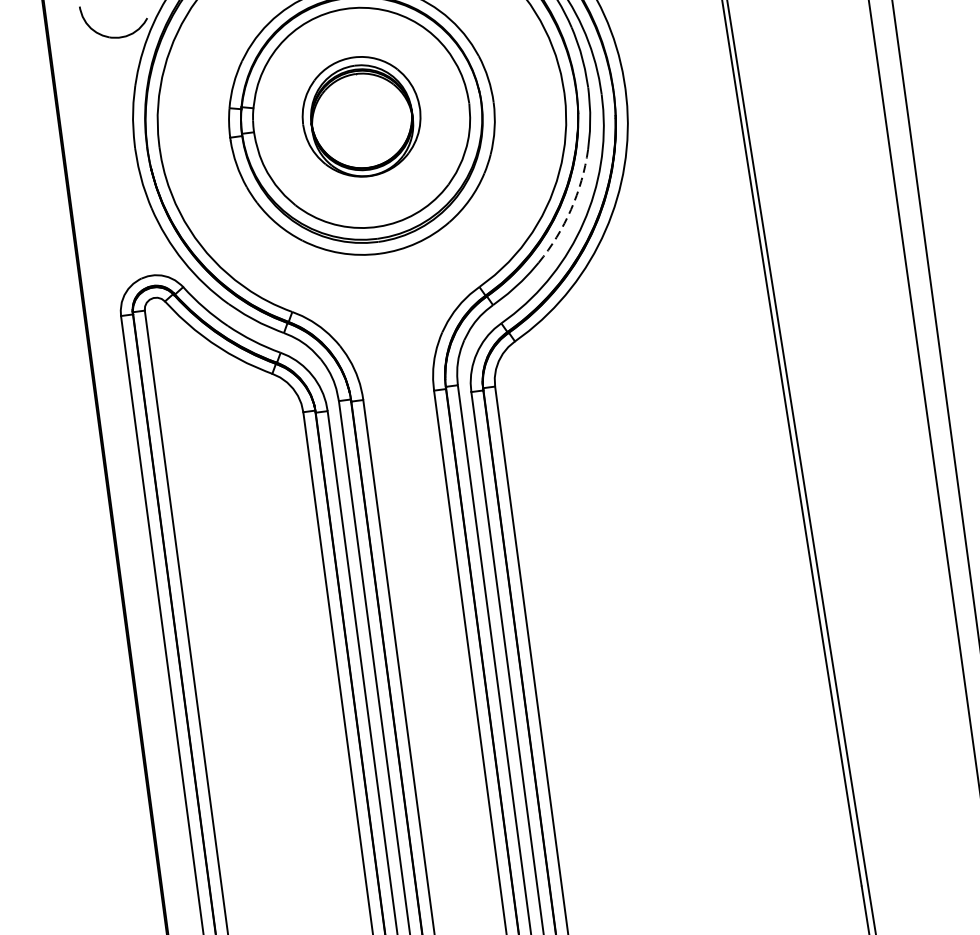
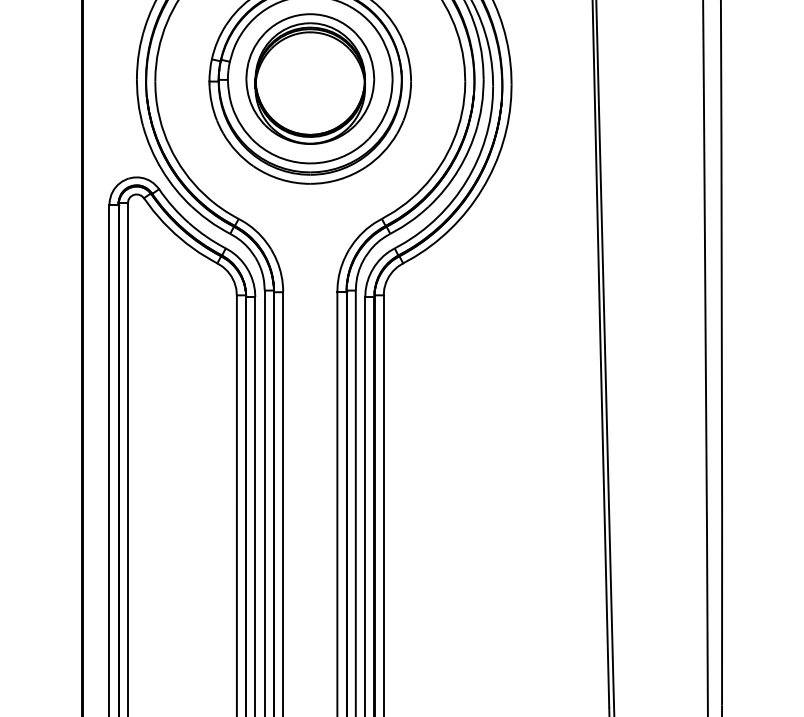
part: (361, 116) -> (310, 78), size x1.43
arc: (570, 209) -> (458, 169), dashed -> solid

